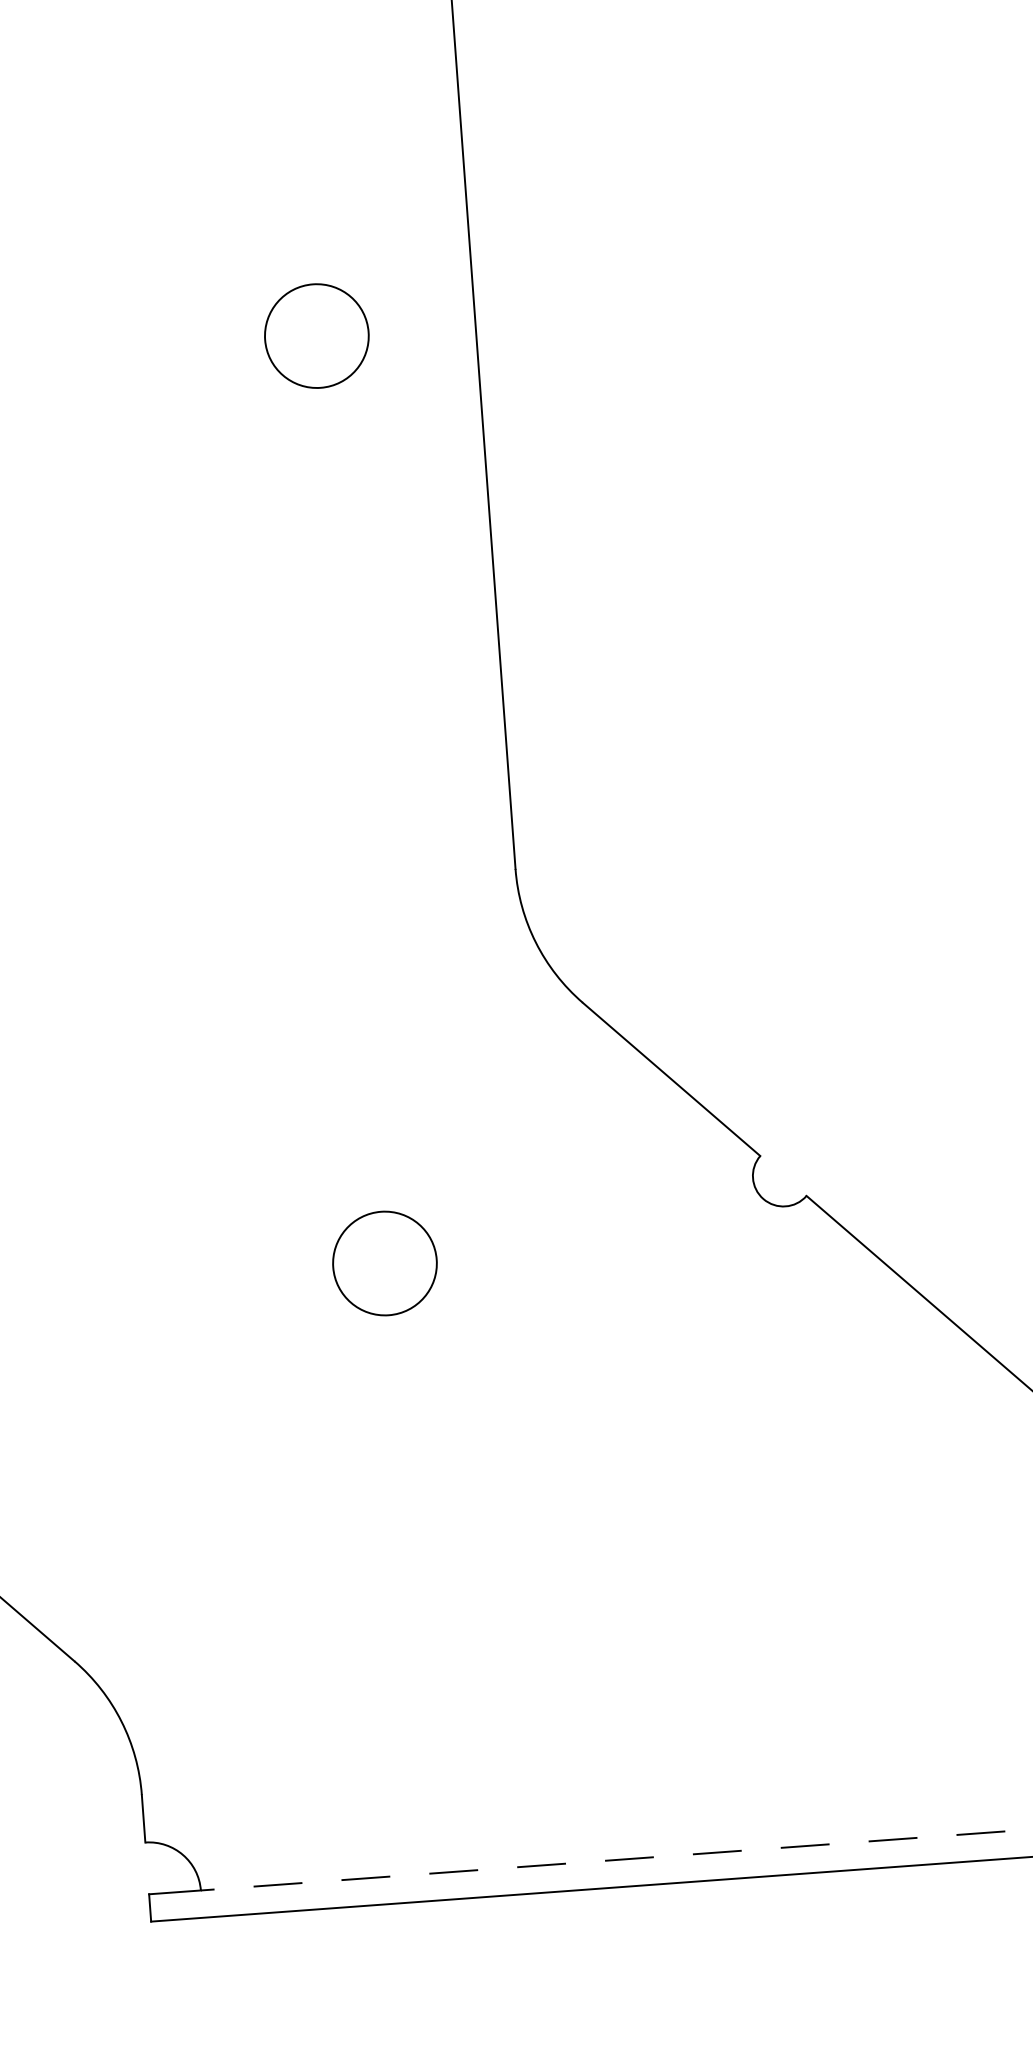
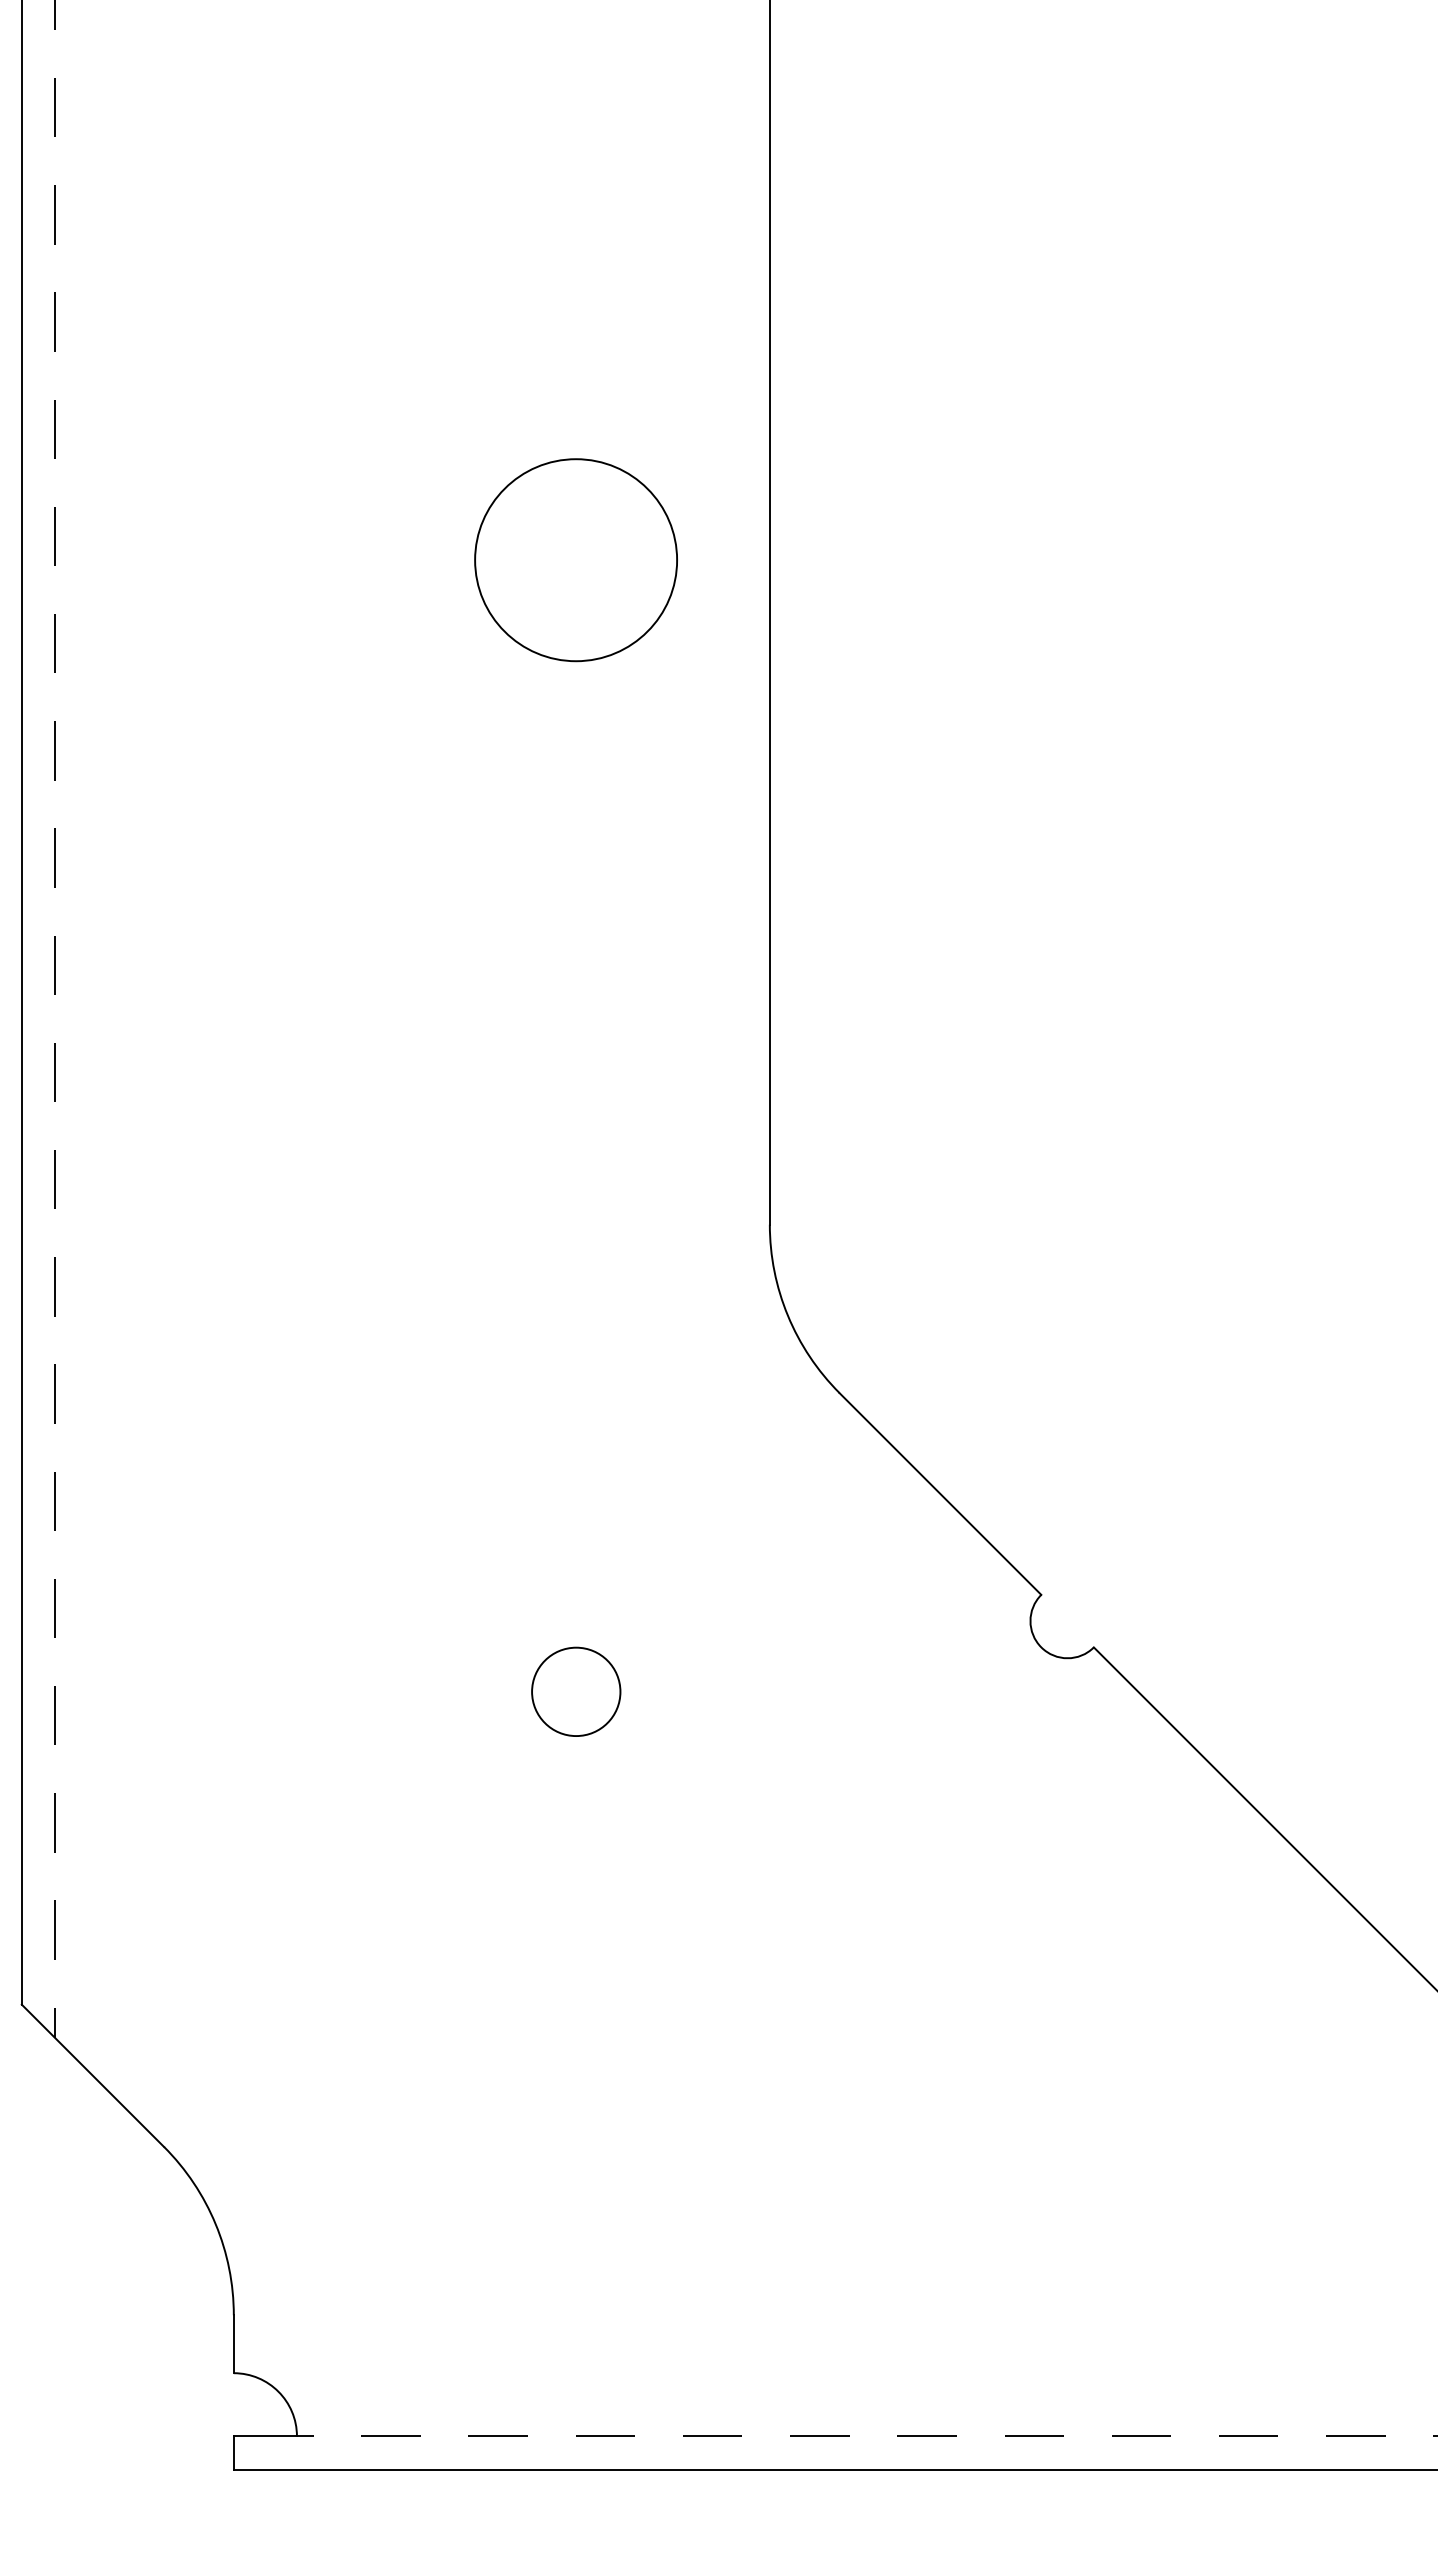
circle: (317, 336) -> (576, 560), size x1.6
circle: (385, 1263) -> (576, 1691), size x0.7

